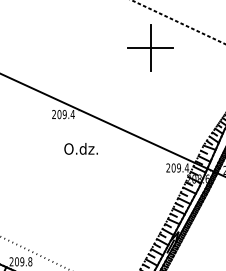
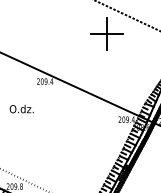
text: (80, 148) -> (21, 108), moved

